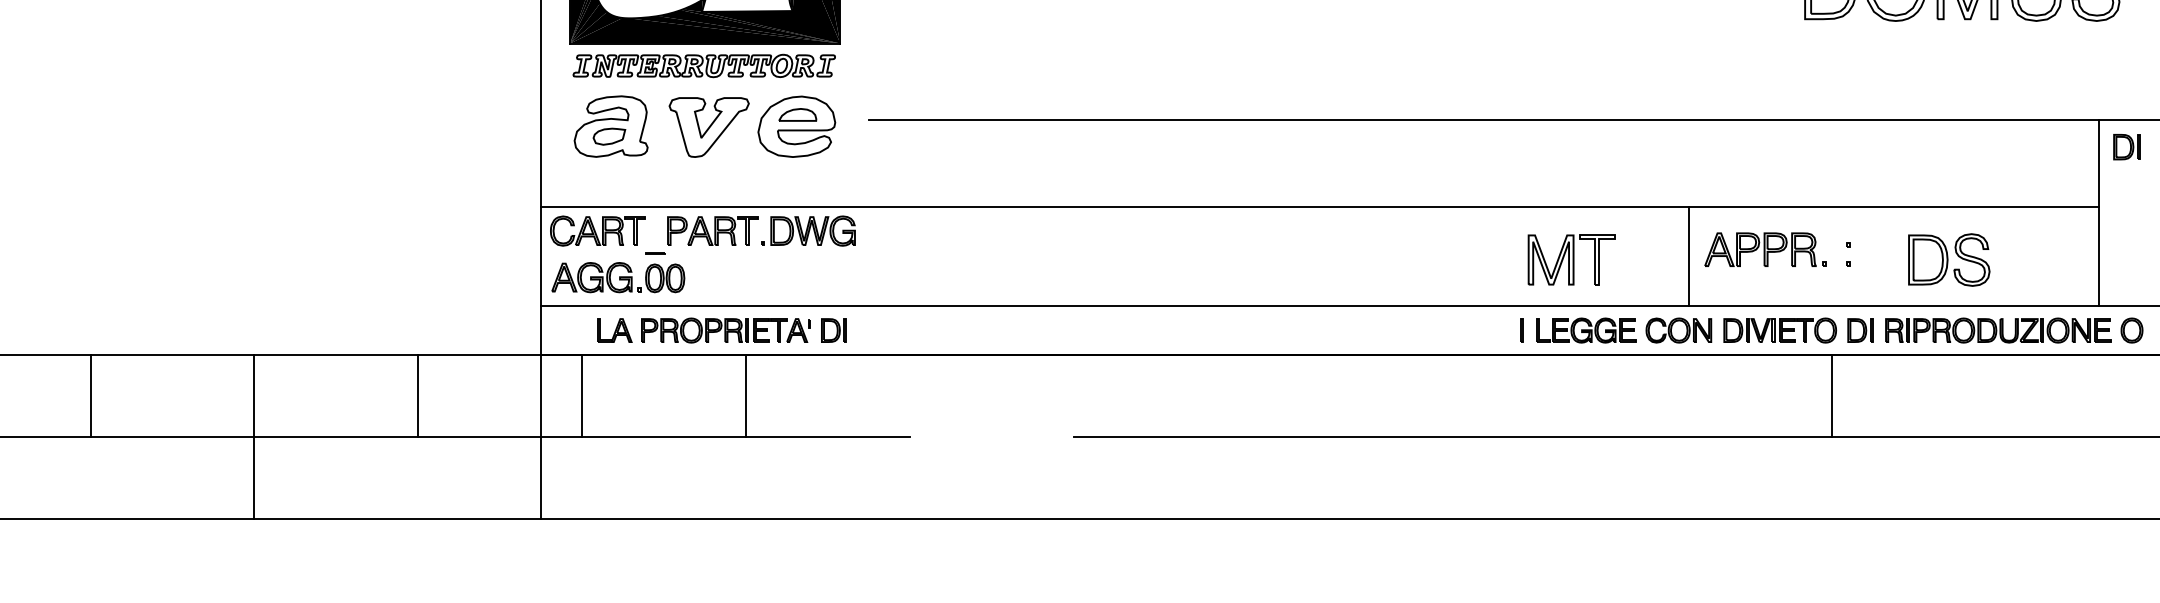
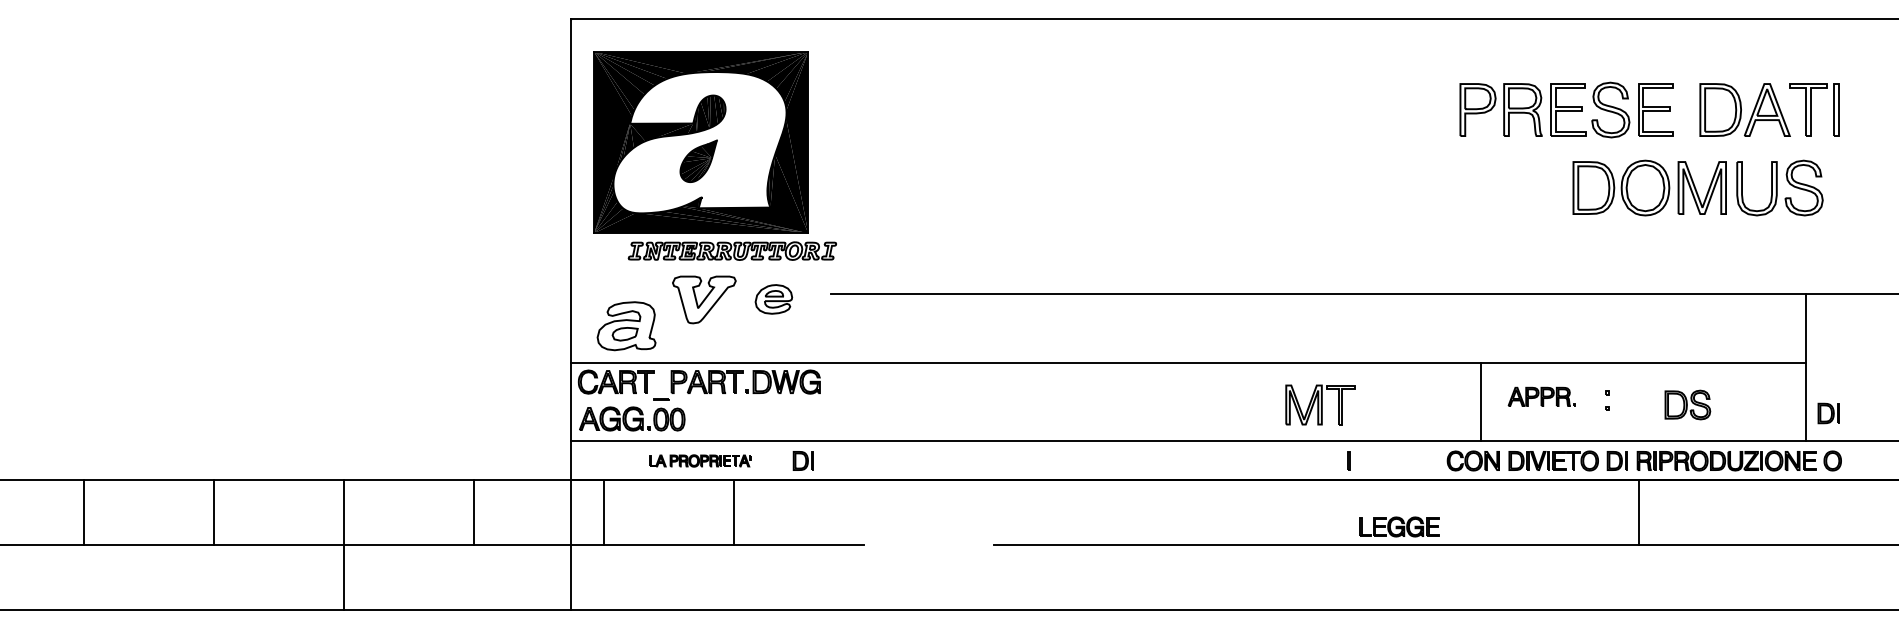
part: (703, 65) -> (731, 250), moved
part: (611, 126) -> (626, 326), moved
part: (796, 126) -> (773, 299), size x0.6
part: (2126, 147) -> (1828, 413), moved
part: (1764, 249) -> (1541, 396), size x0.7
part: (1571, 259) -> (1320, 404), moved
part: (1948, 259) -> (1687, 404), size x0.7
part: (703, 329) -> (699, 460), size x0.6
part: (1585, 329) -> (1399, 526), moved
line: (1831, 395) -> (1638, 512), moved

